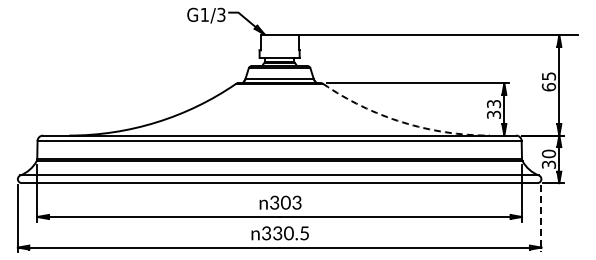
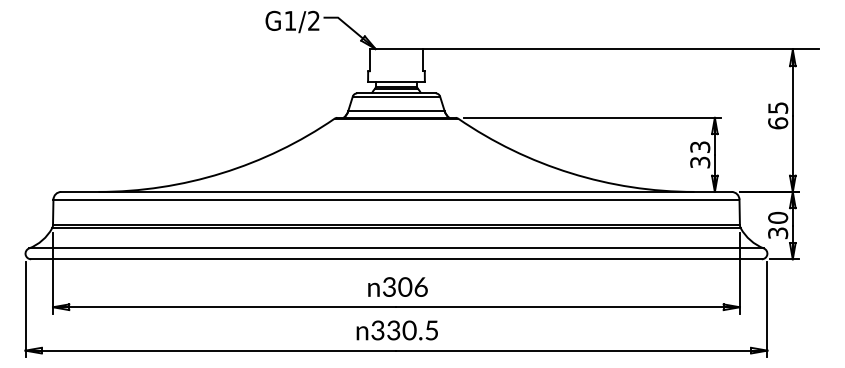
text: (221, 14) -> (314, 20), G1/3 -> G1/2
arc: (402, 122) -> (570, 173), dashed -> solid
text: (296, 202) -> (420, 286), 303 -> 306
line: (541, 218) -> (767, 309), dashed -> solid

